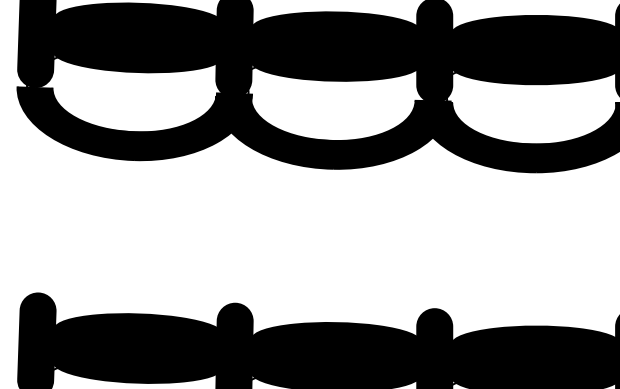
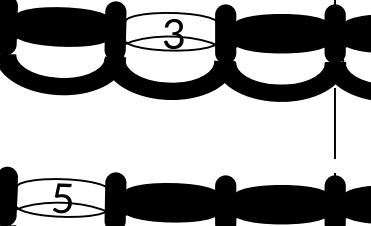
fill: (334, 46) -> (170, 31), removed
fill: (138, 347) -> (62, 197), removed

